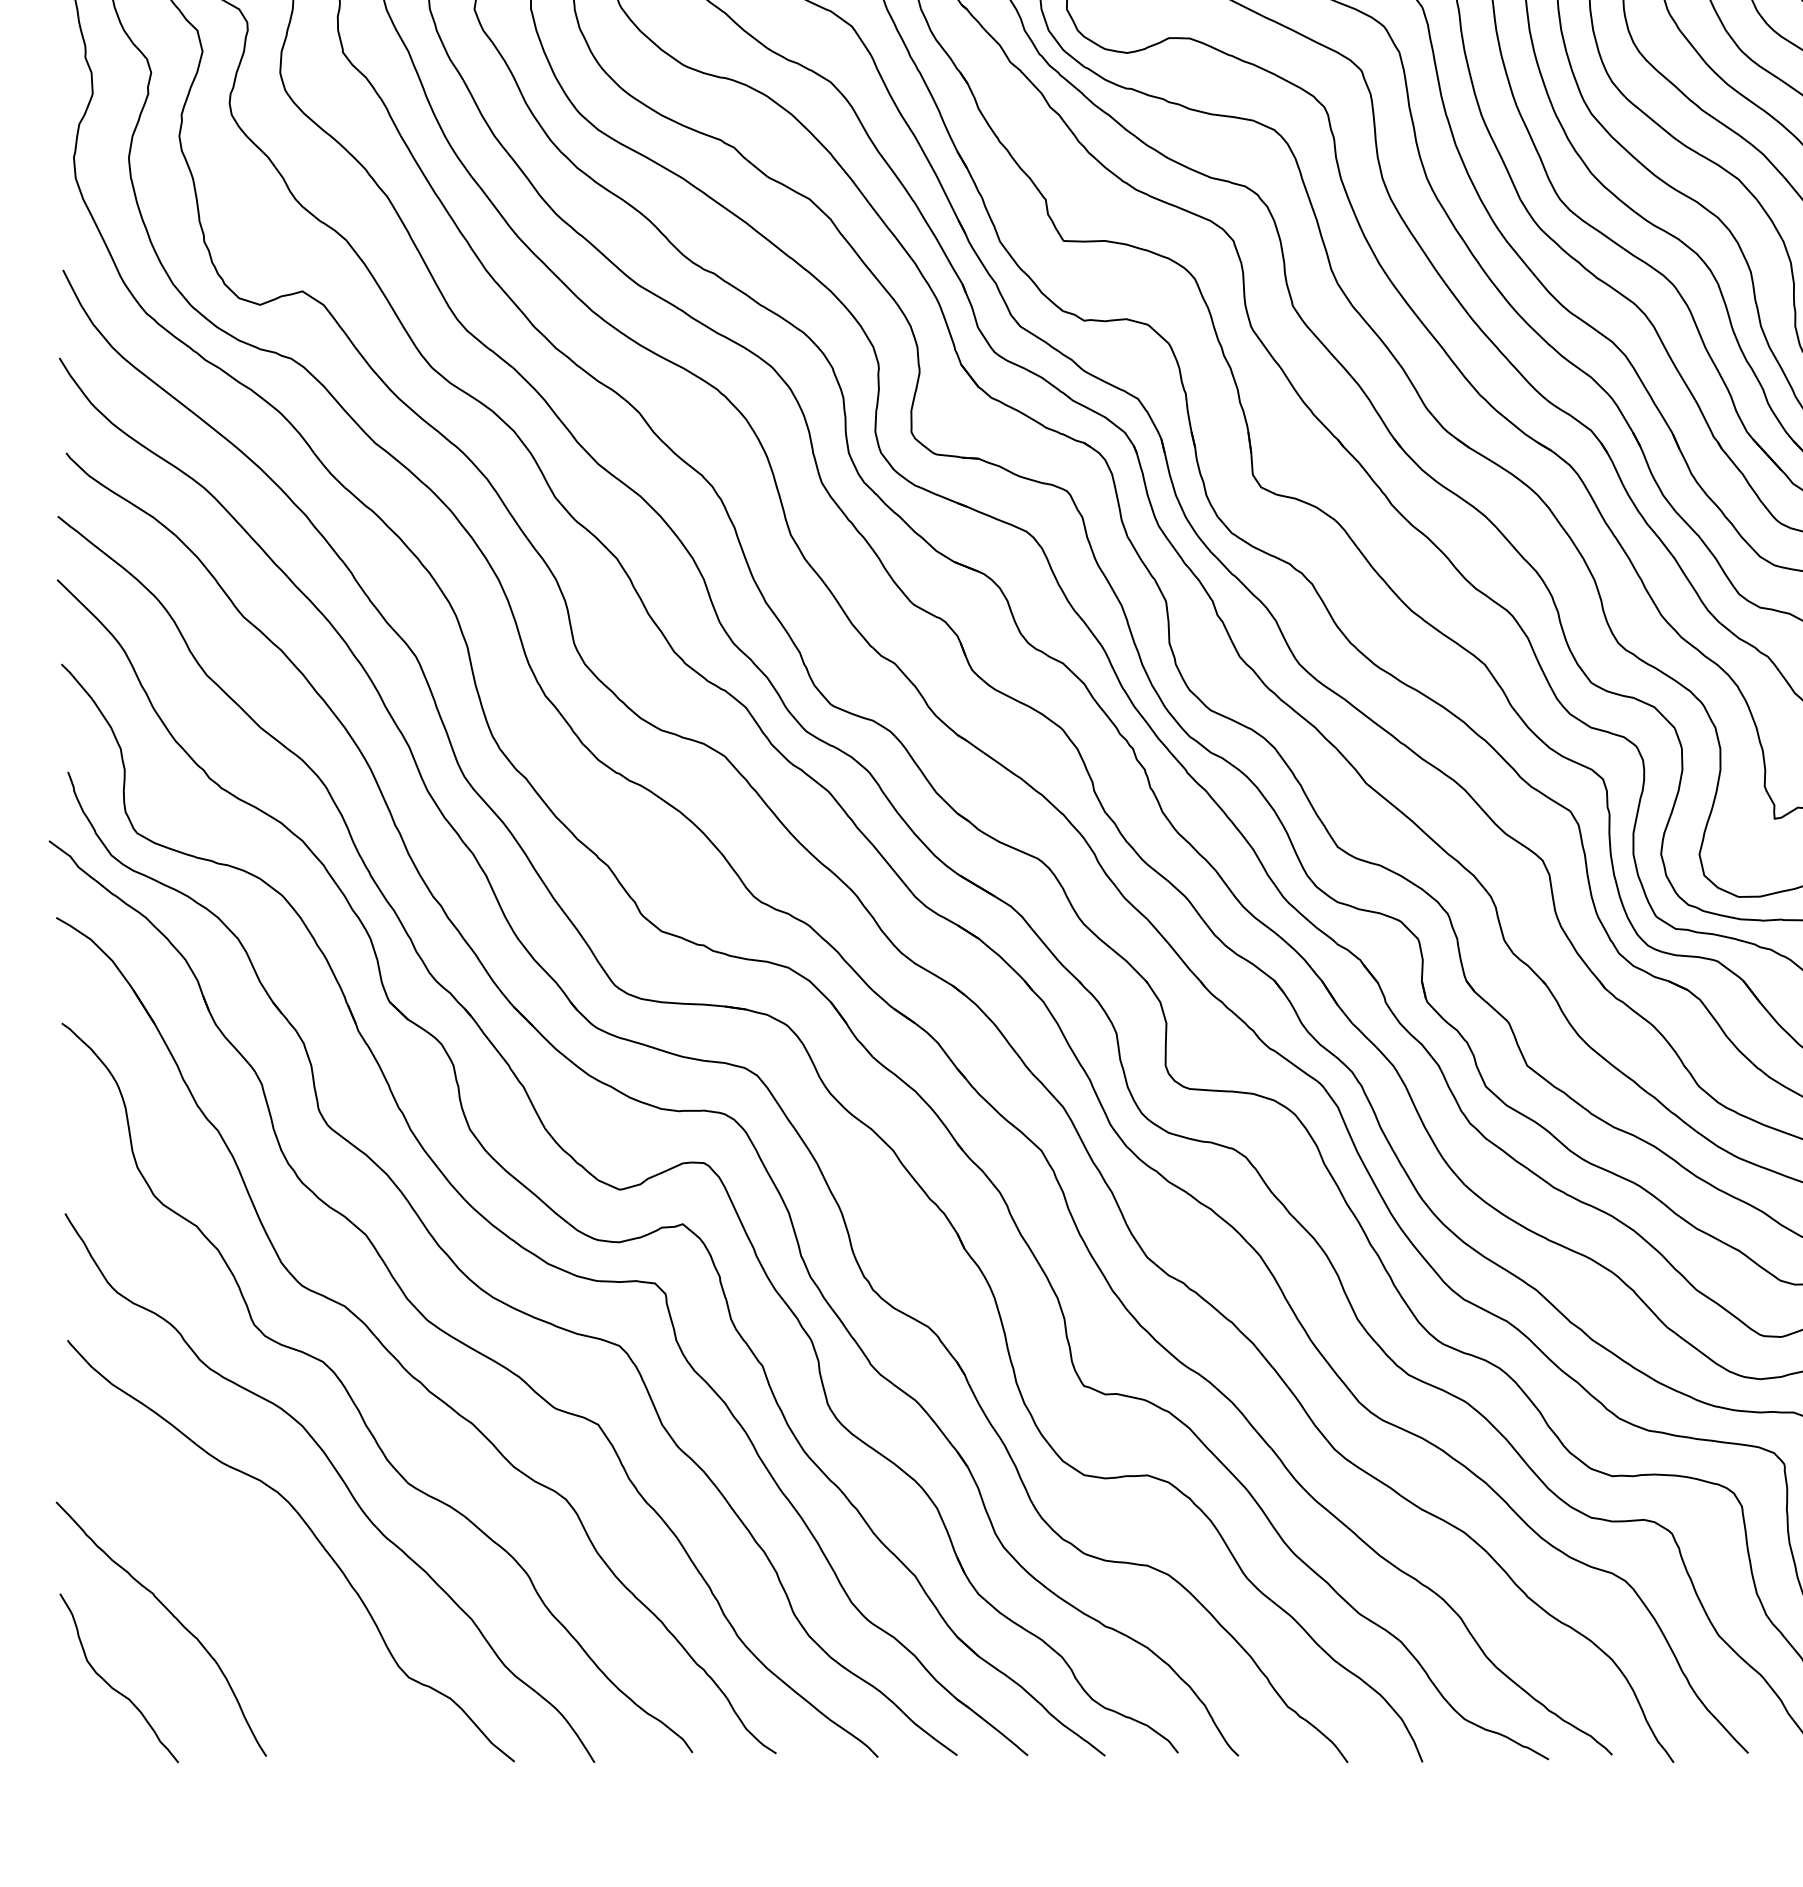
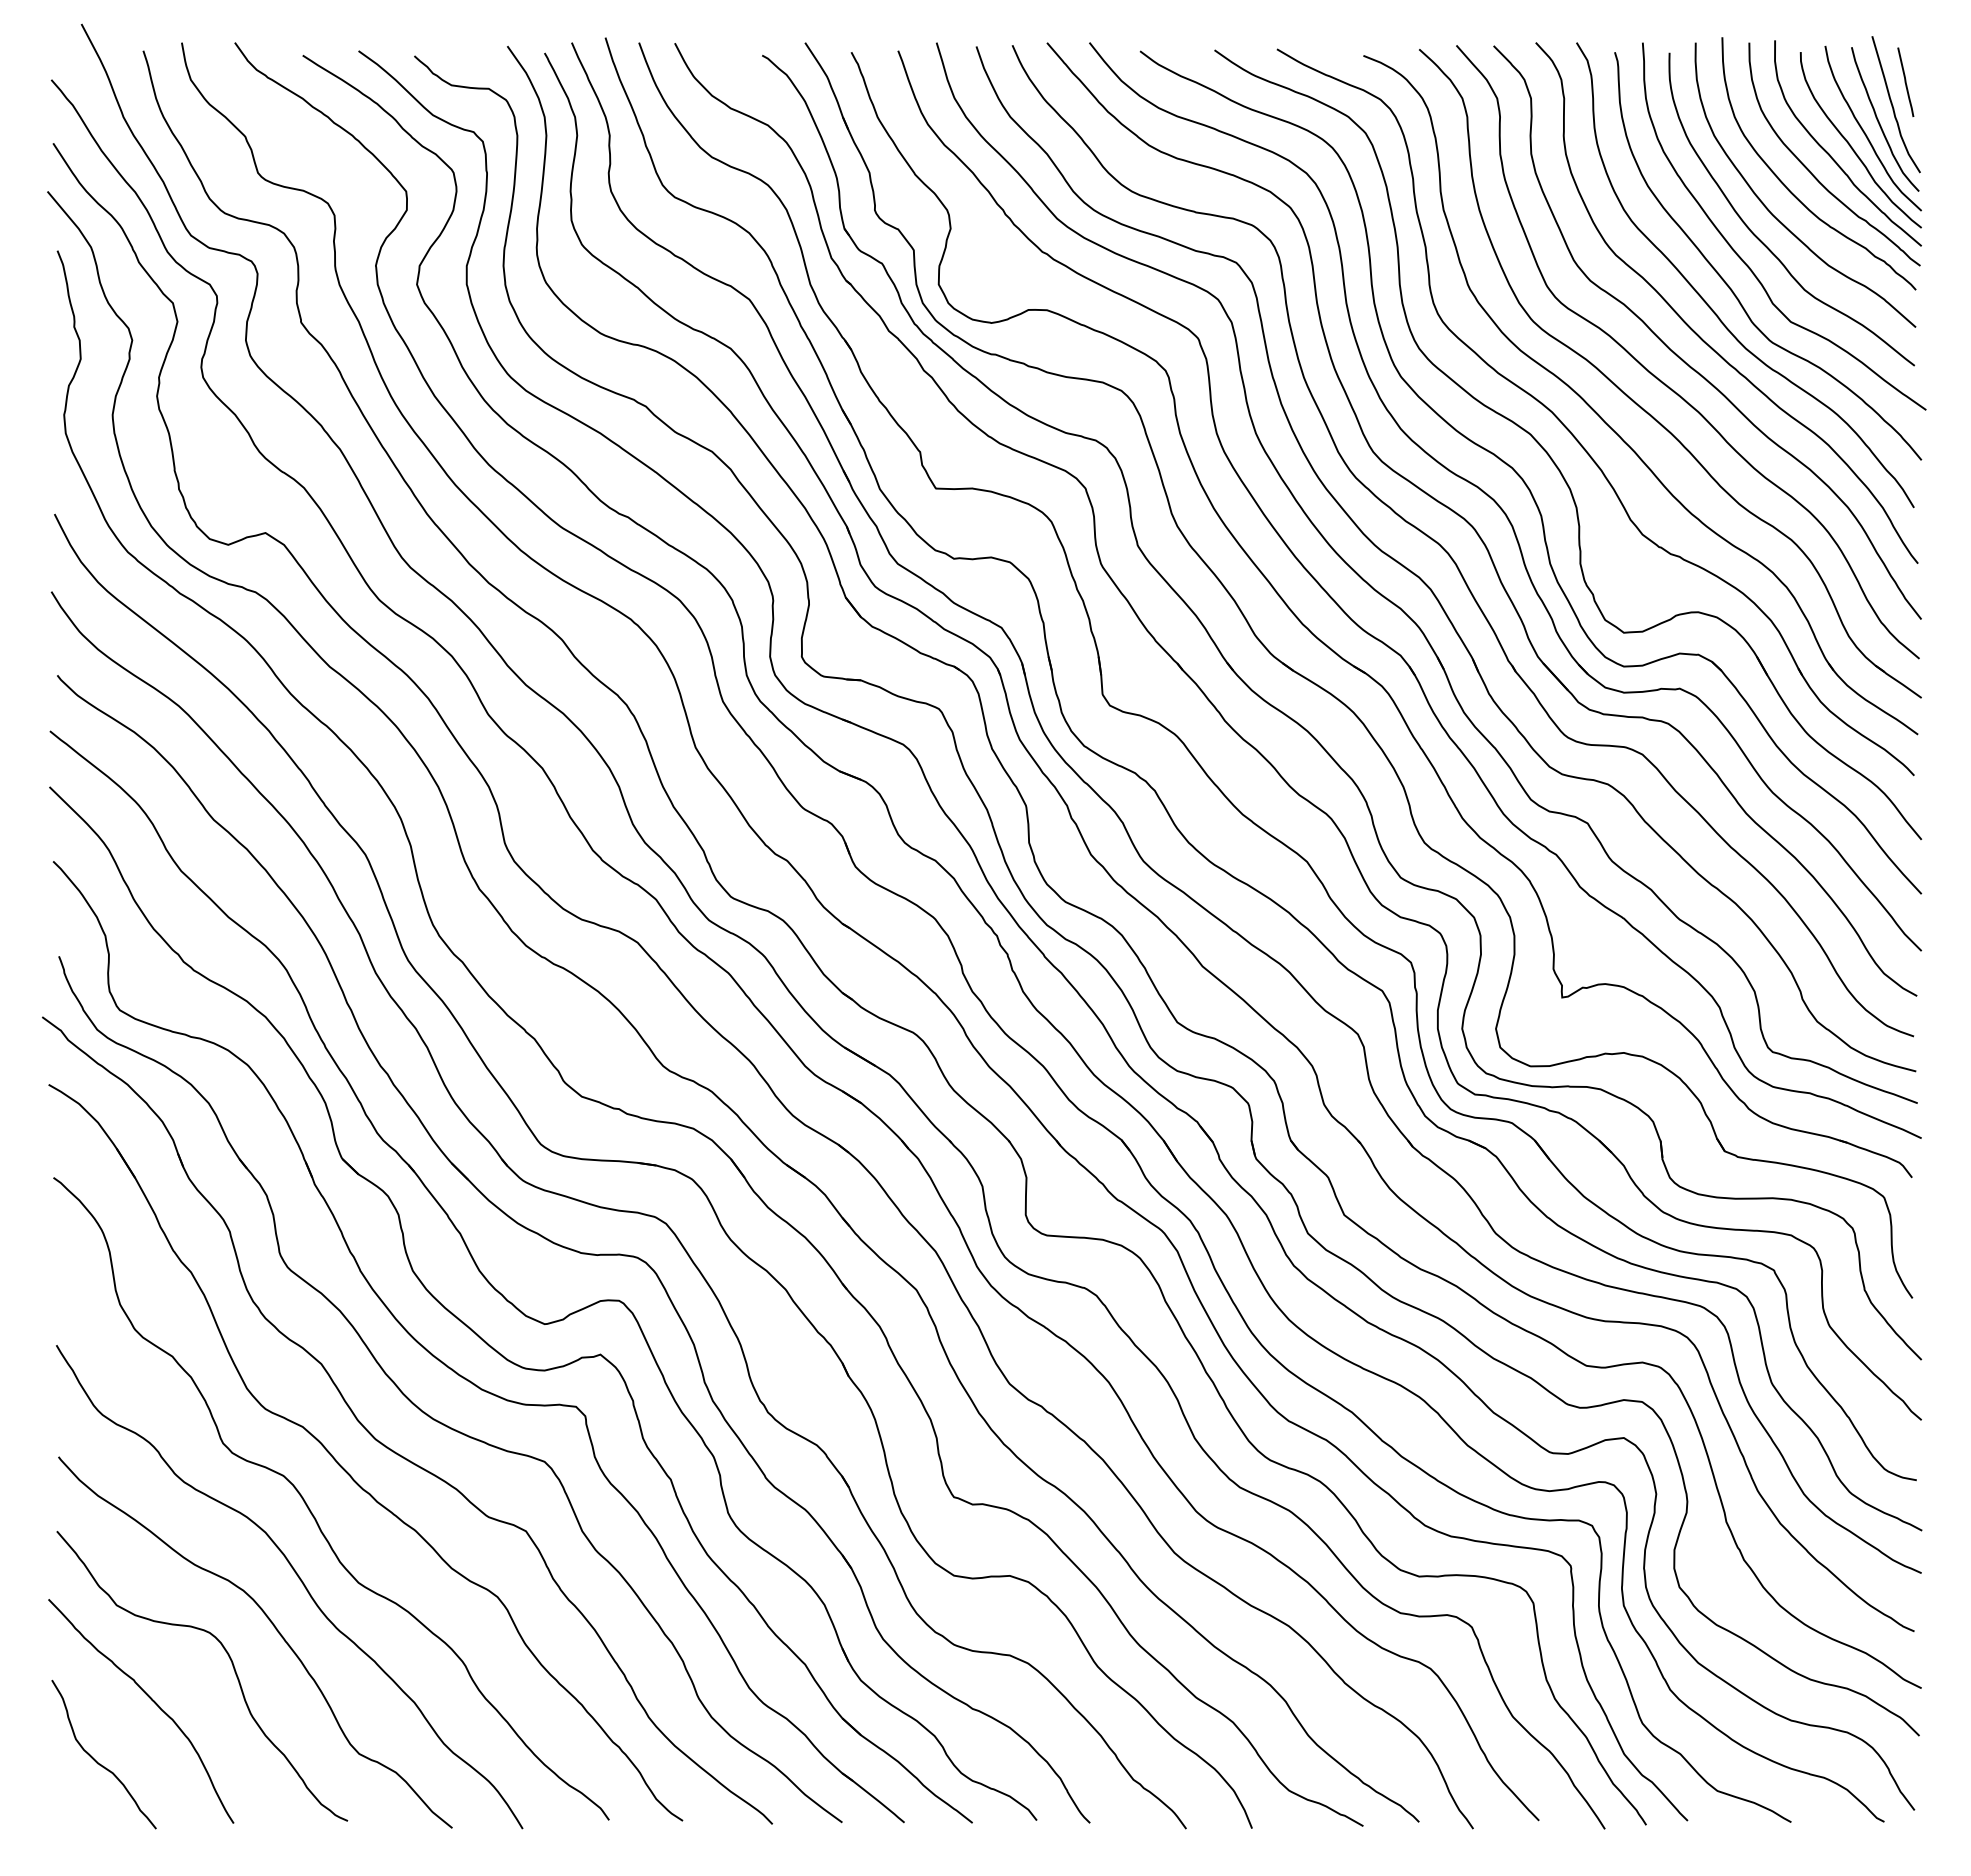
curve: (265, 1578) -> (232, 1666), added

